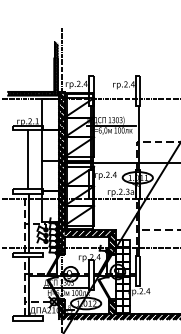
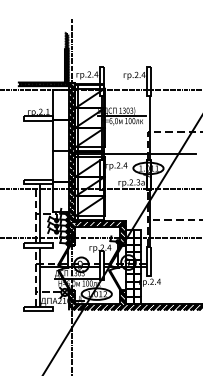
line: (27, 158) -> (38, 149), removed

